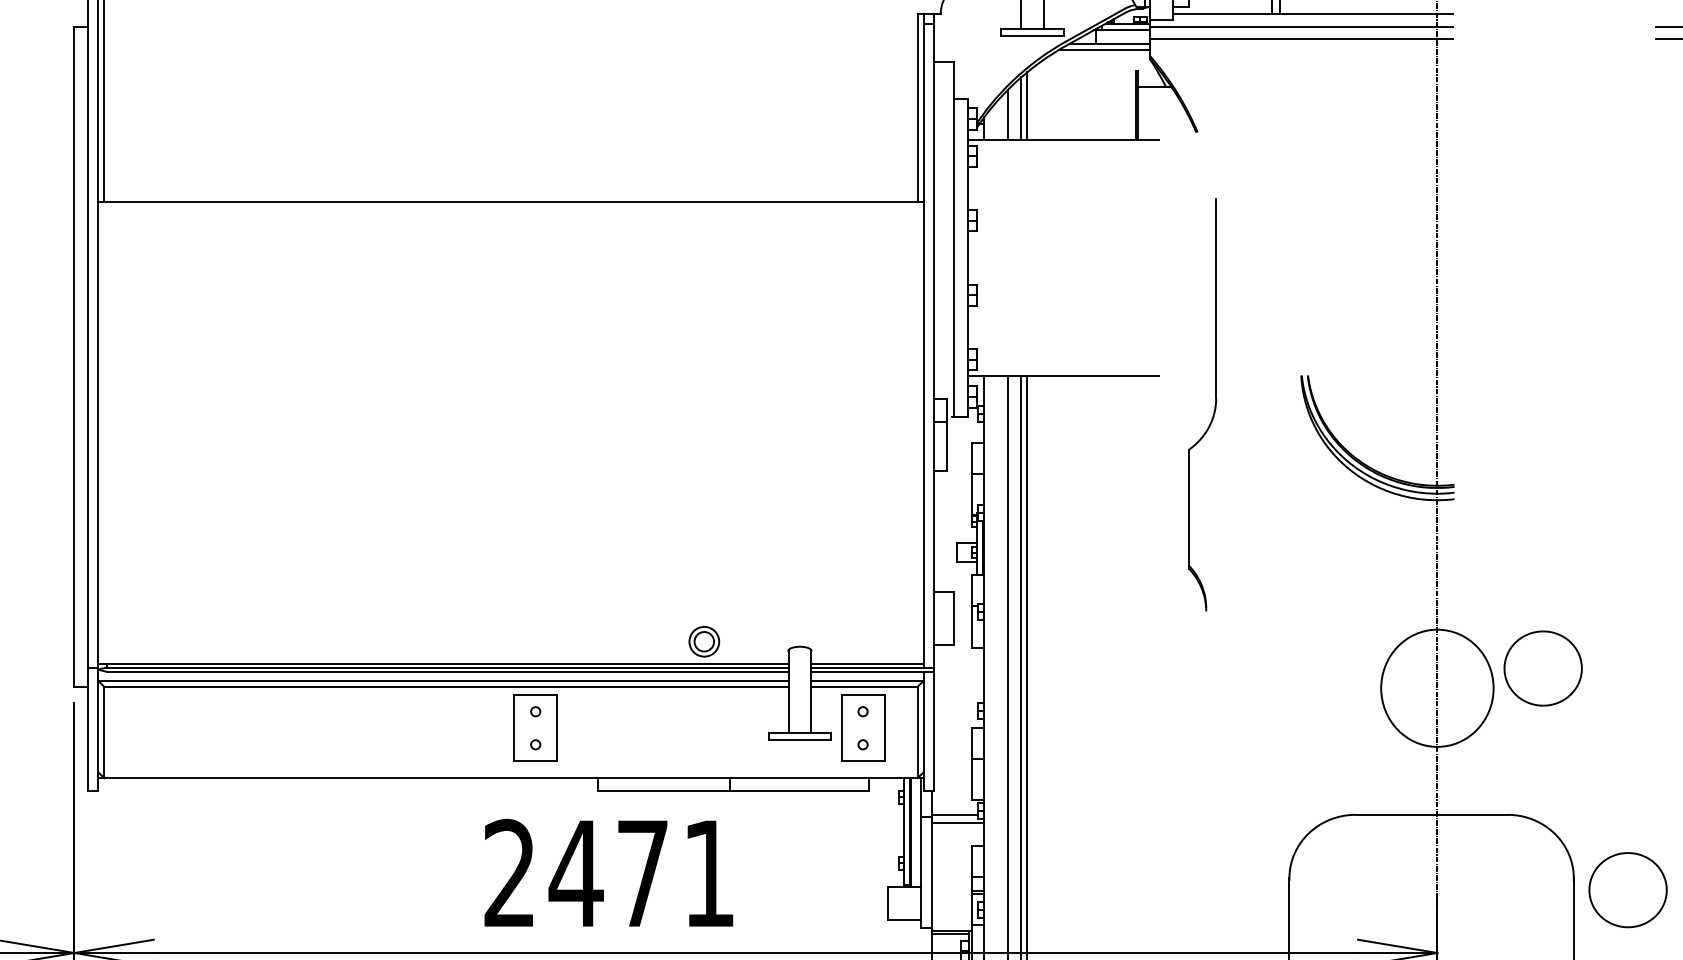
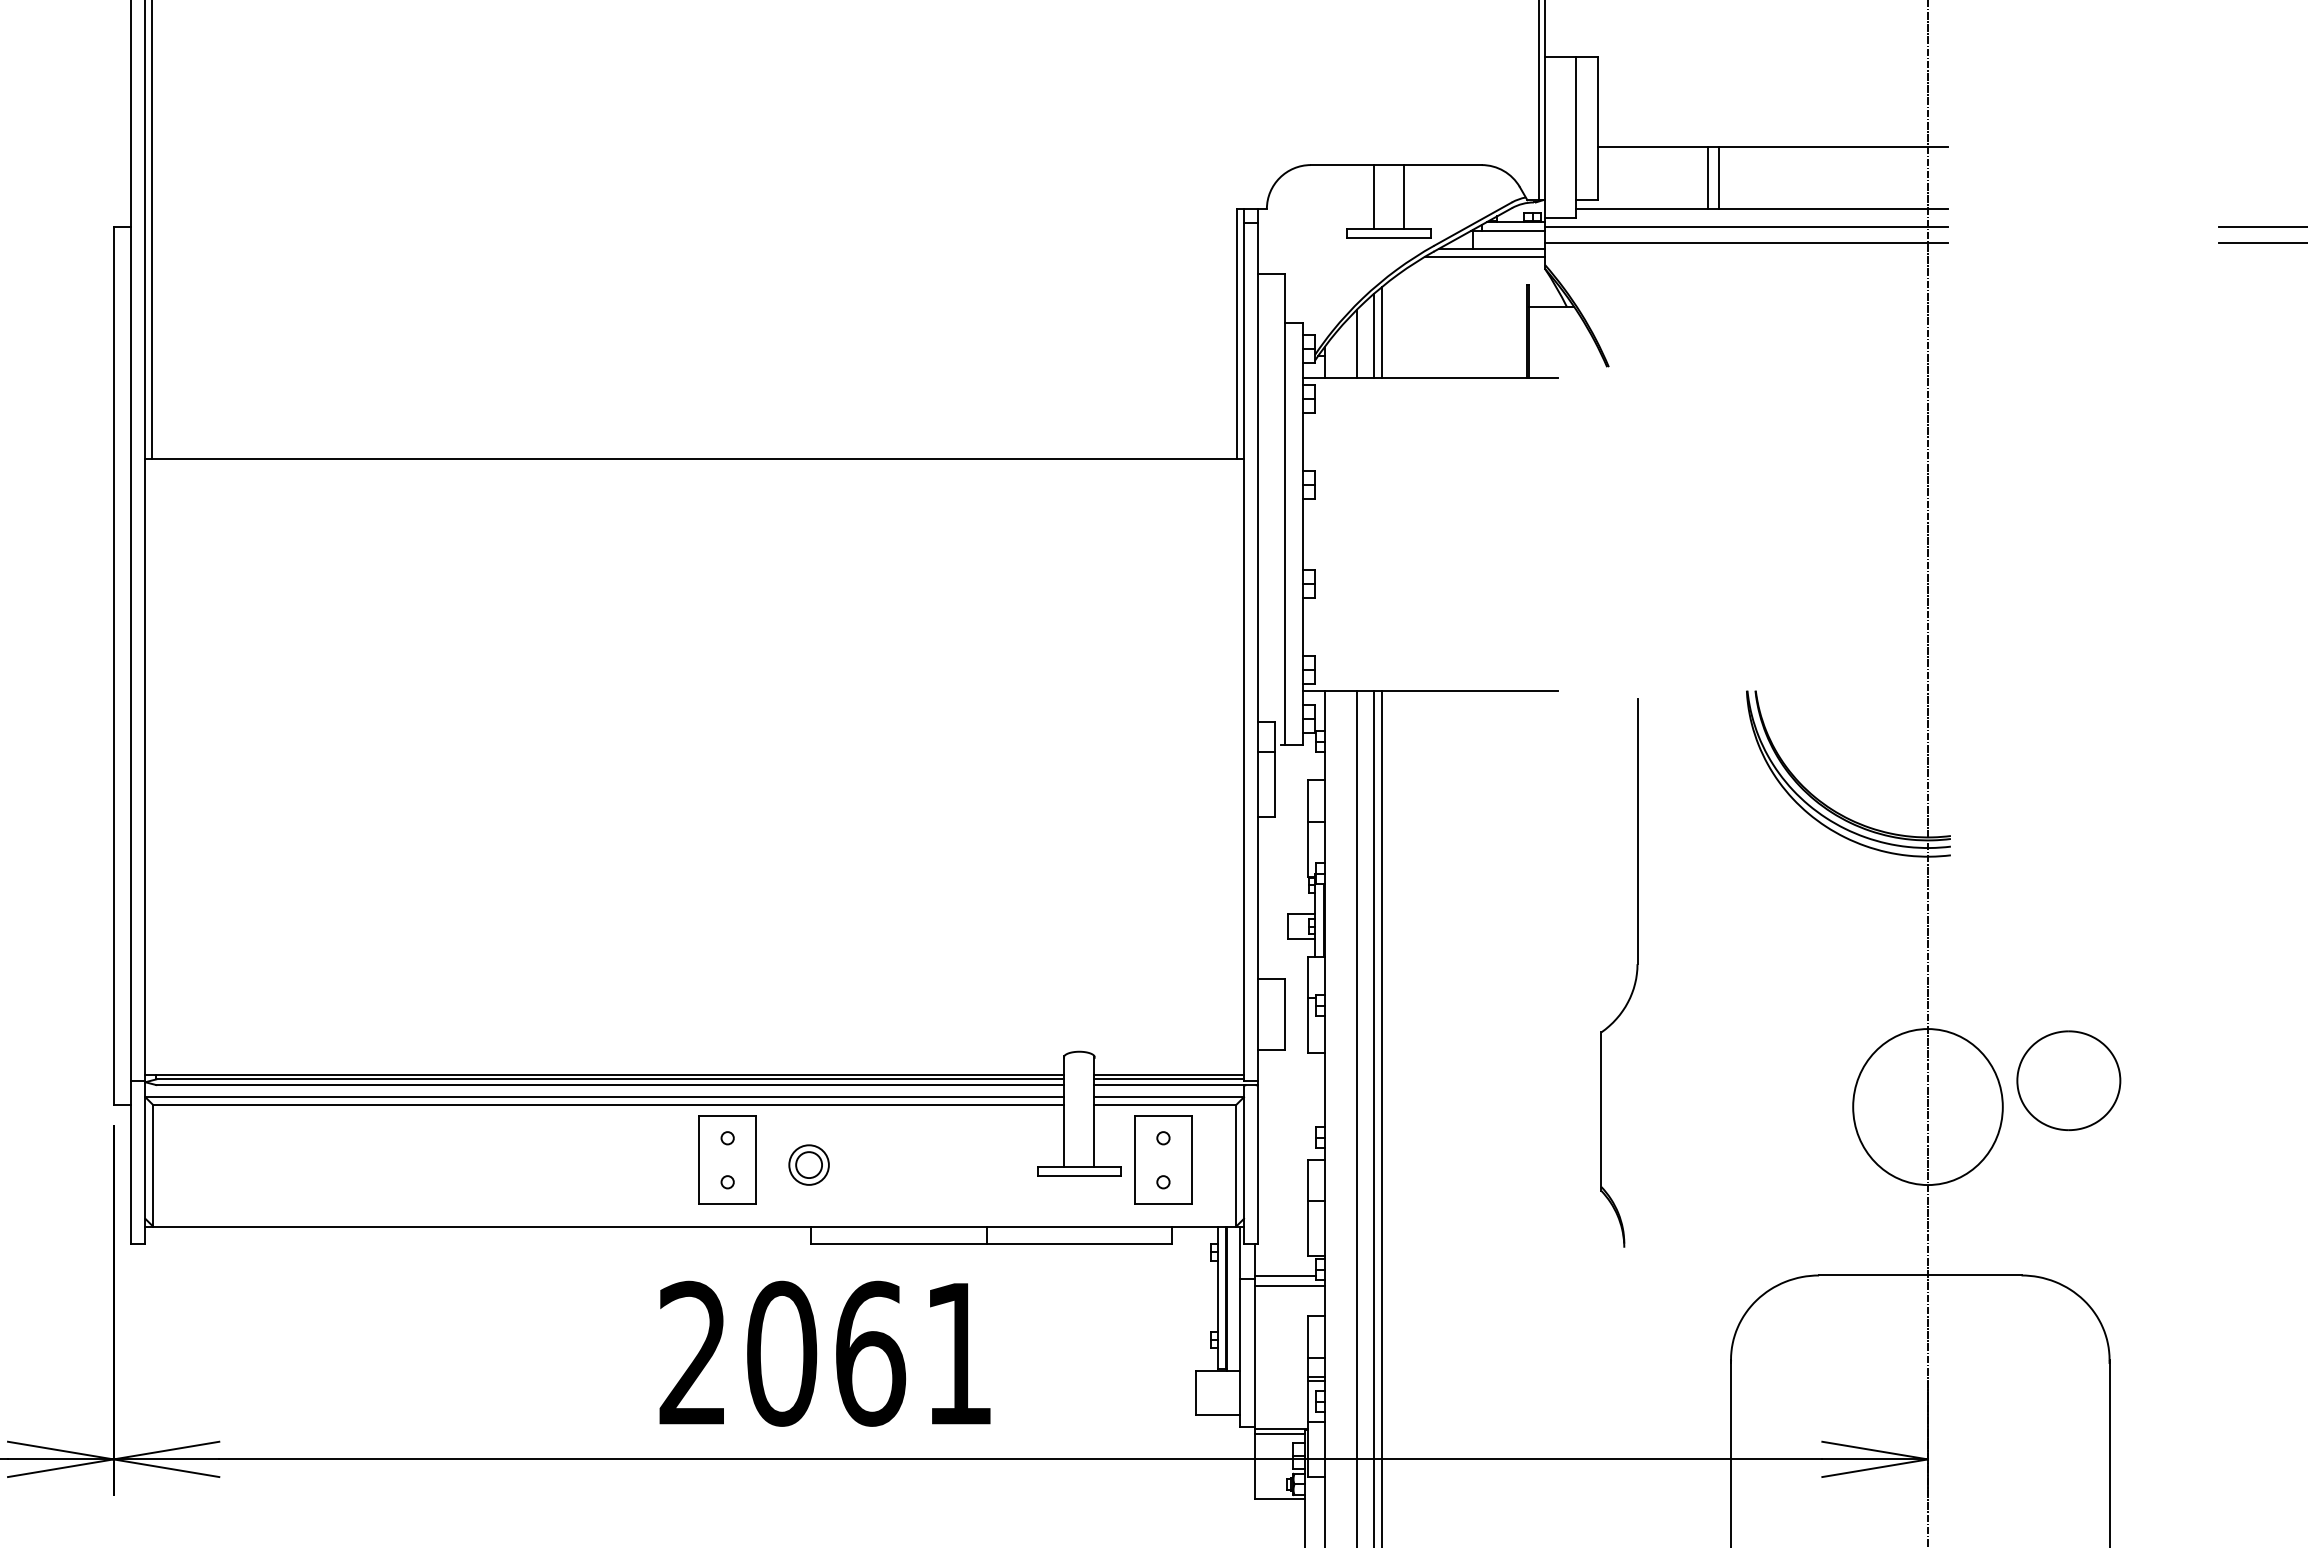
part: (1214, 406) -> (1635, 974), moved
part: (703, 641) -> (808, 1164), moved
text: (609, 873) -> (825, 1353), 2471 -> 2061
part: (1627, 889) -> (2181, 1375), removed

